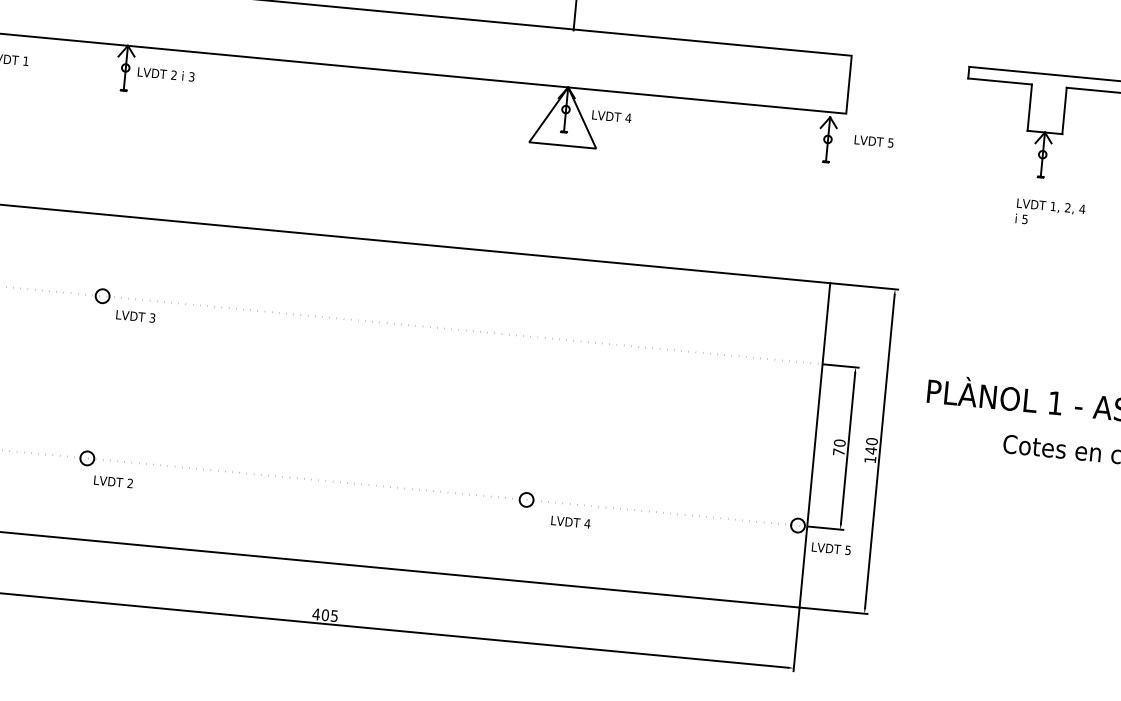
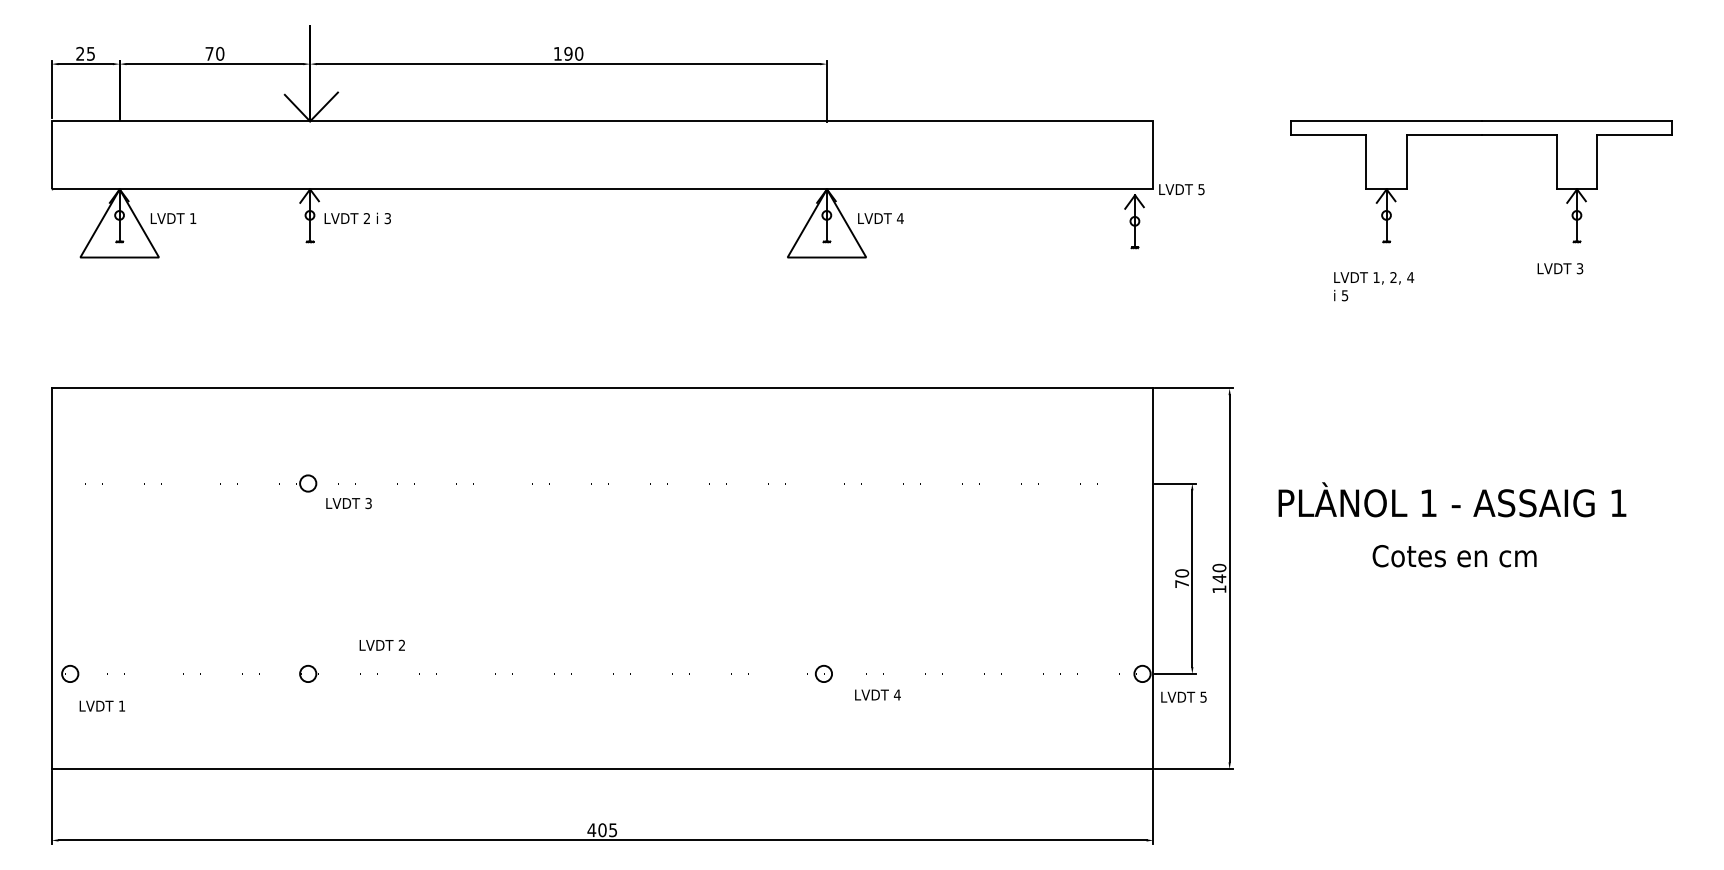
text: (873, 141) -> (1181, 189), moved
text: (1050, 213) -> (1374, 286), moved
text: (112, 481) -> (381, 644), moved

